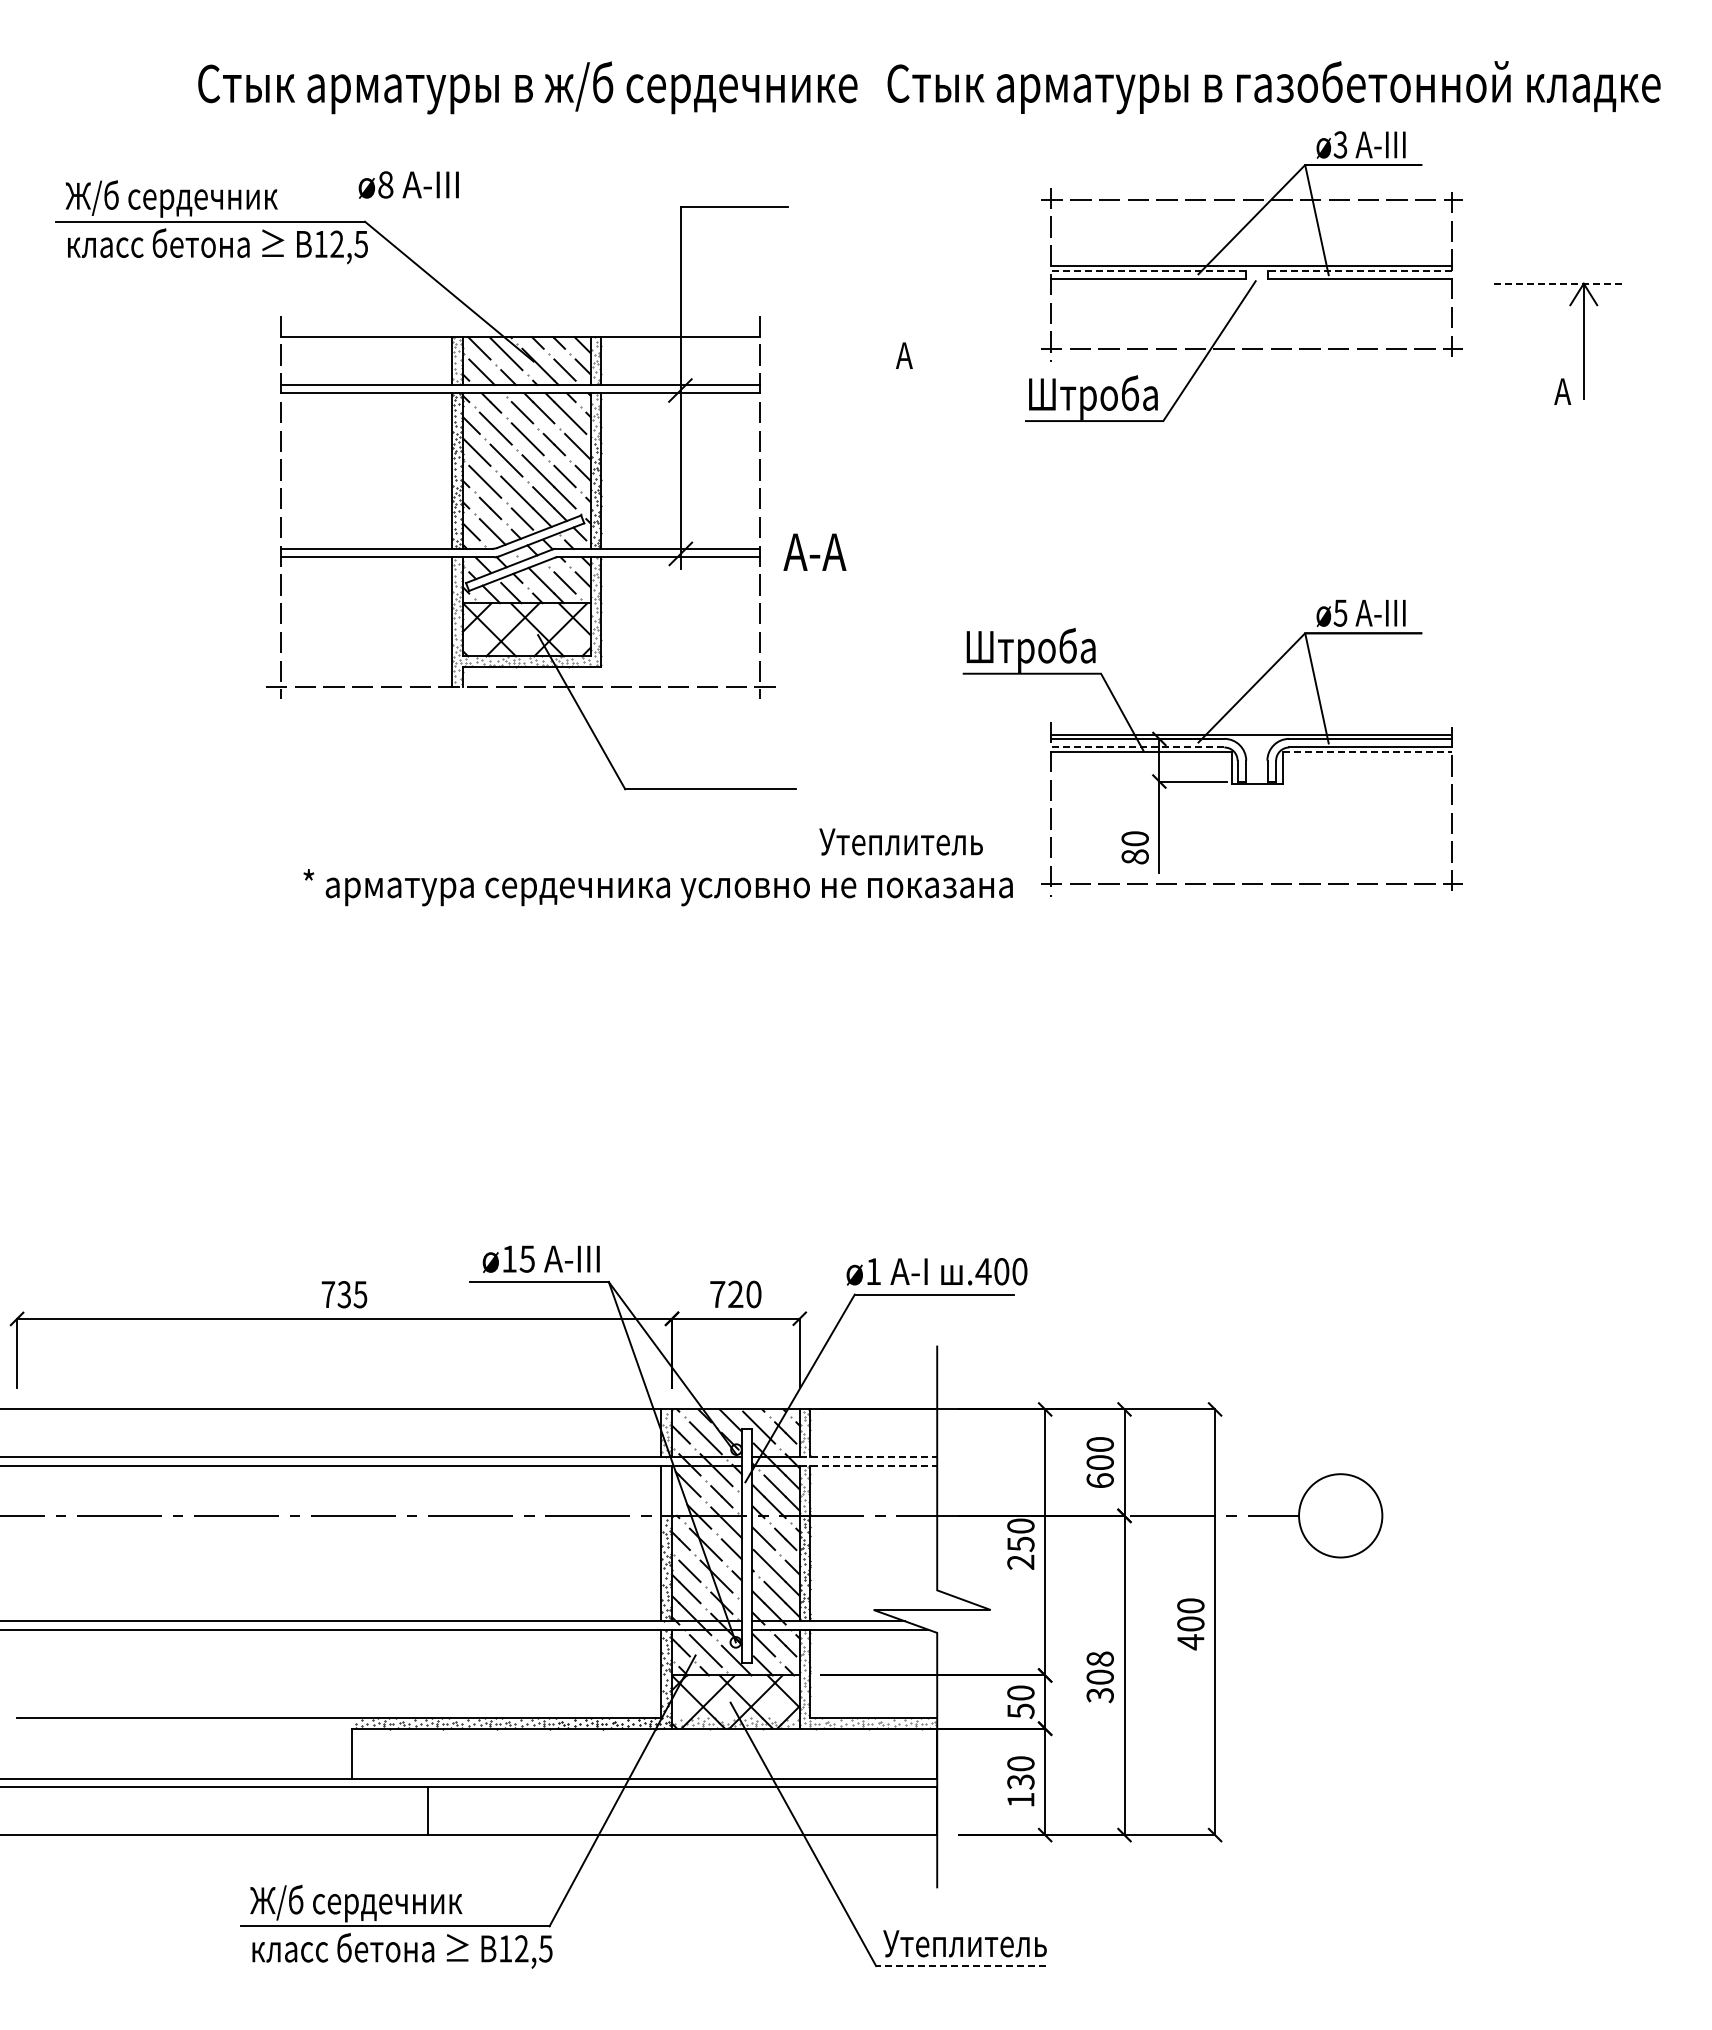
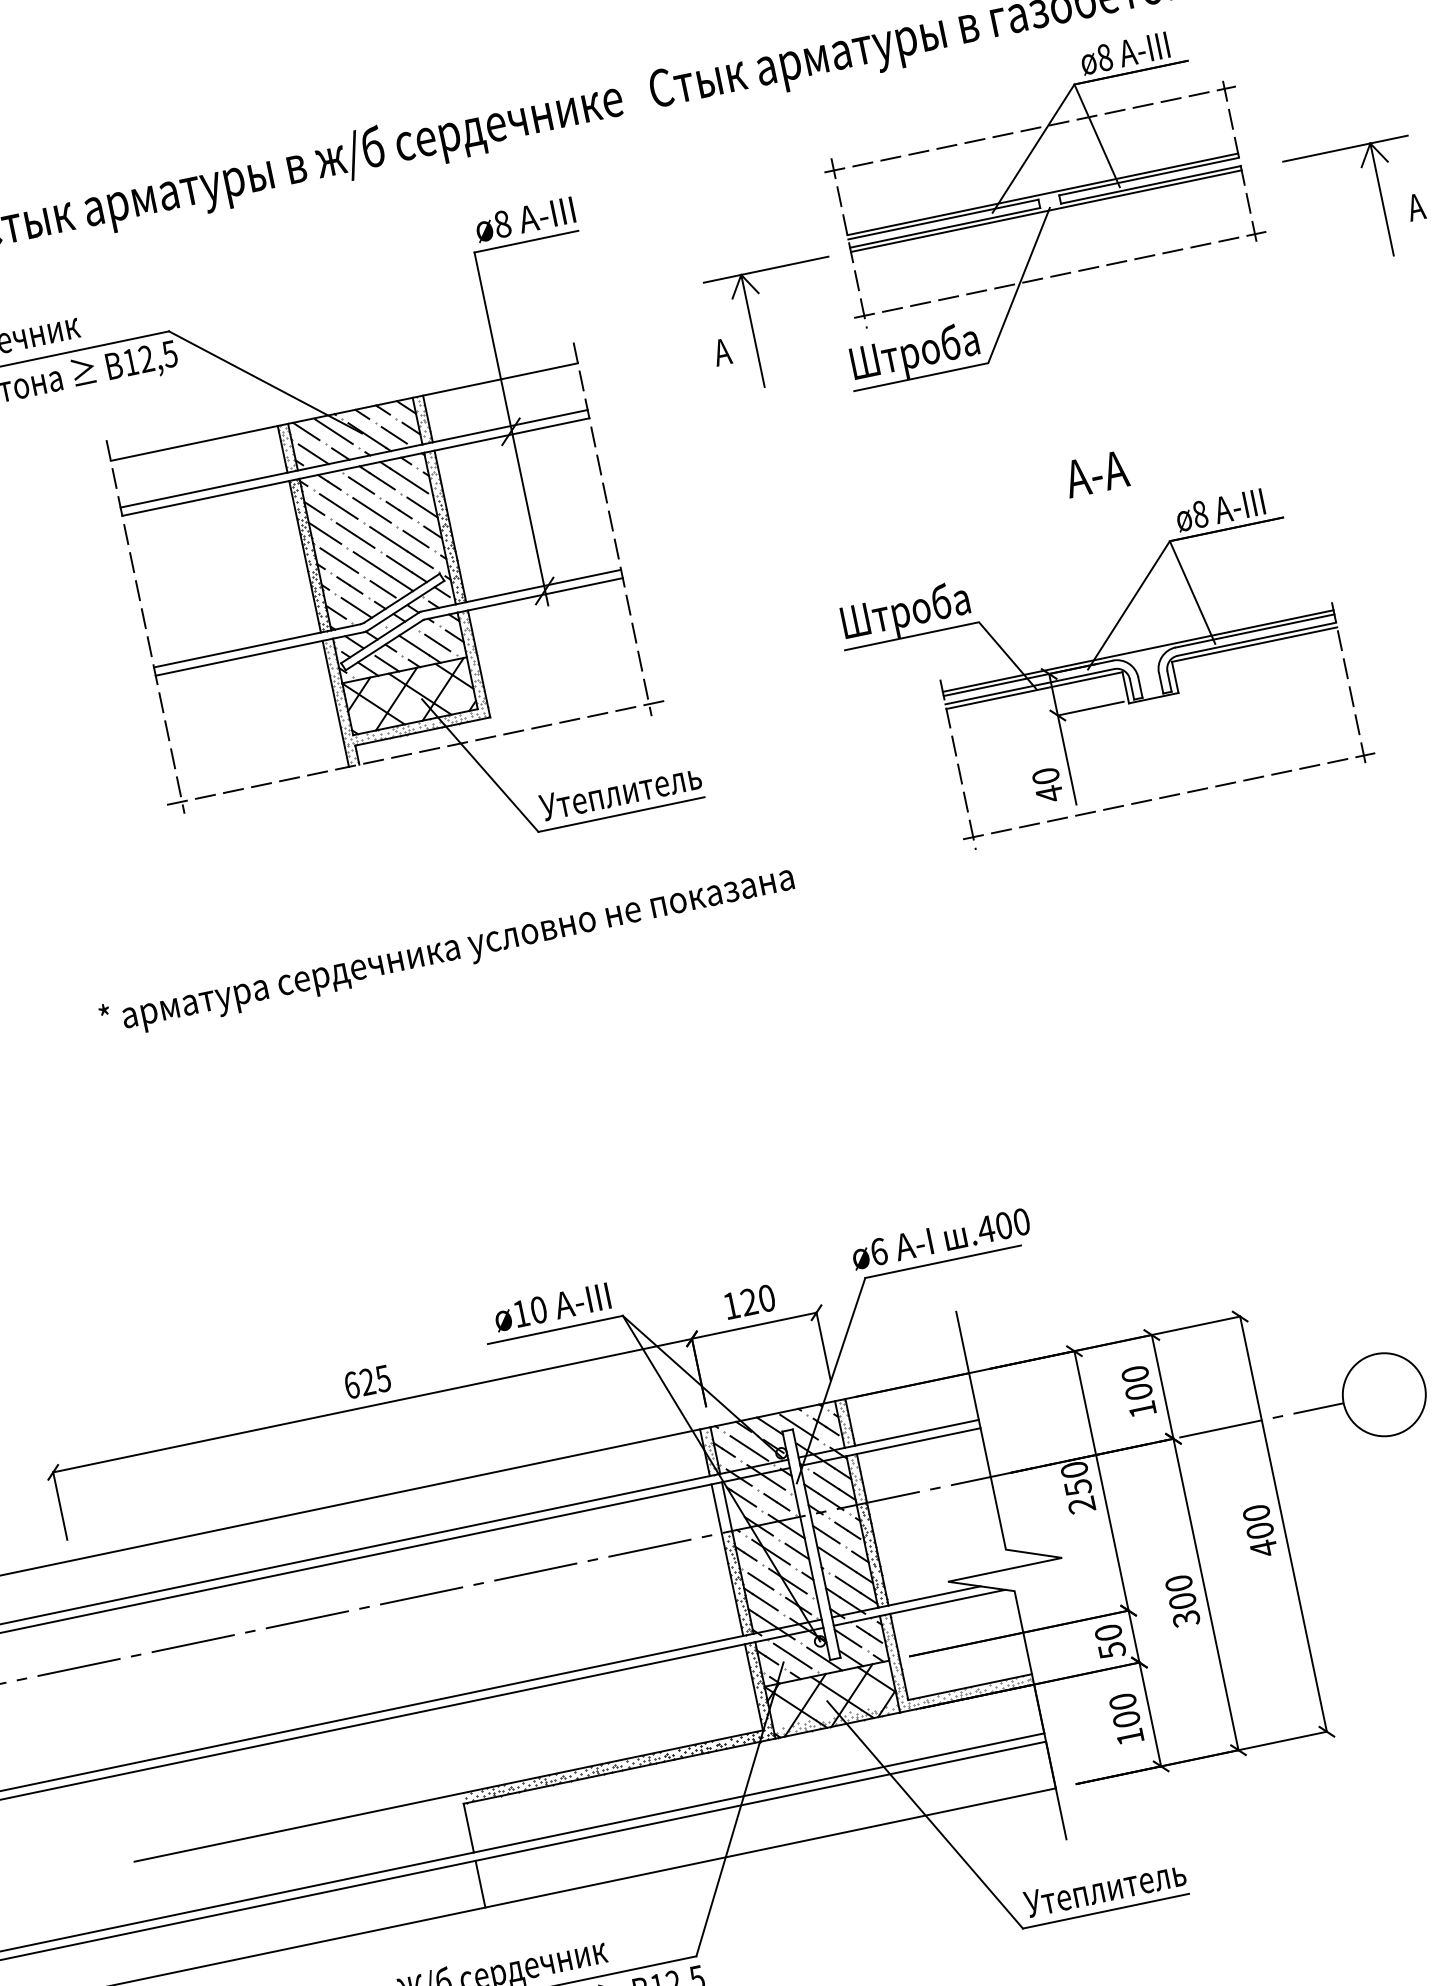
text: (1340, 144) -> (1104, 57), ø3 -> ø8
text: (408, 184) -> (524, 219), moved
line: (1148, 270) -> (943, 219), dashed -> solid
line: (1359, 270) -> (1148, 176), dashed -> solid
line: (1251, 283) -> (1046, 210), added
line: (1558, 283) -> (1345, 148), dashed -> solid
part: (939, 340) -> (753, 330), added
text: (1562, 391) -> (1415, 207), moved
text: (814, 551) -> (1095, 473), moved
text: (1340, 612) -> (1200, 513), ø5 -> ø8
line: (1137, 747) -> (1029, 686), dashed -> solid
line: (1367, 752) -> (1254, 644), dashed -> solid
text: (900, 841) -> (619, 791), moved
text: (1134, 856) -> (1048, 793), 80 -> 40
text: (657, 887) -> (446, 951), moved
text: (526, 1258) -> (537, 1309), ø15 -> ø10
text: (873, 1271) -> (878, 1251), ø1 -> ø6
text: (336, 1294) -> (359, 1383), 735 -> 625
text: (717, 1294) -> (731, 1305), 720 -> 120
line: (868, 1457) -> (911, 1434), dashed -> solid
line: (868, 1465) -> (913, 1441), dashed -> solid
text: (1099, 1480) -> (1141, 1409), 600 -> 100
text: (1100, 1658) -> (1179, 1582), 308 -> 300
text: (1020, 1781) -> (1126, 1719), 130 -> 100
line: (428, 1811) -> (480, 1884), moved
line: (960, 1966) -> (1105, 1911), dashed -> solid

